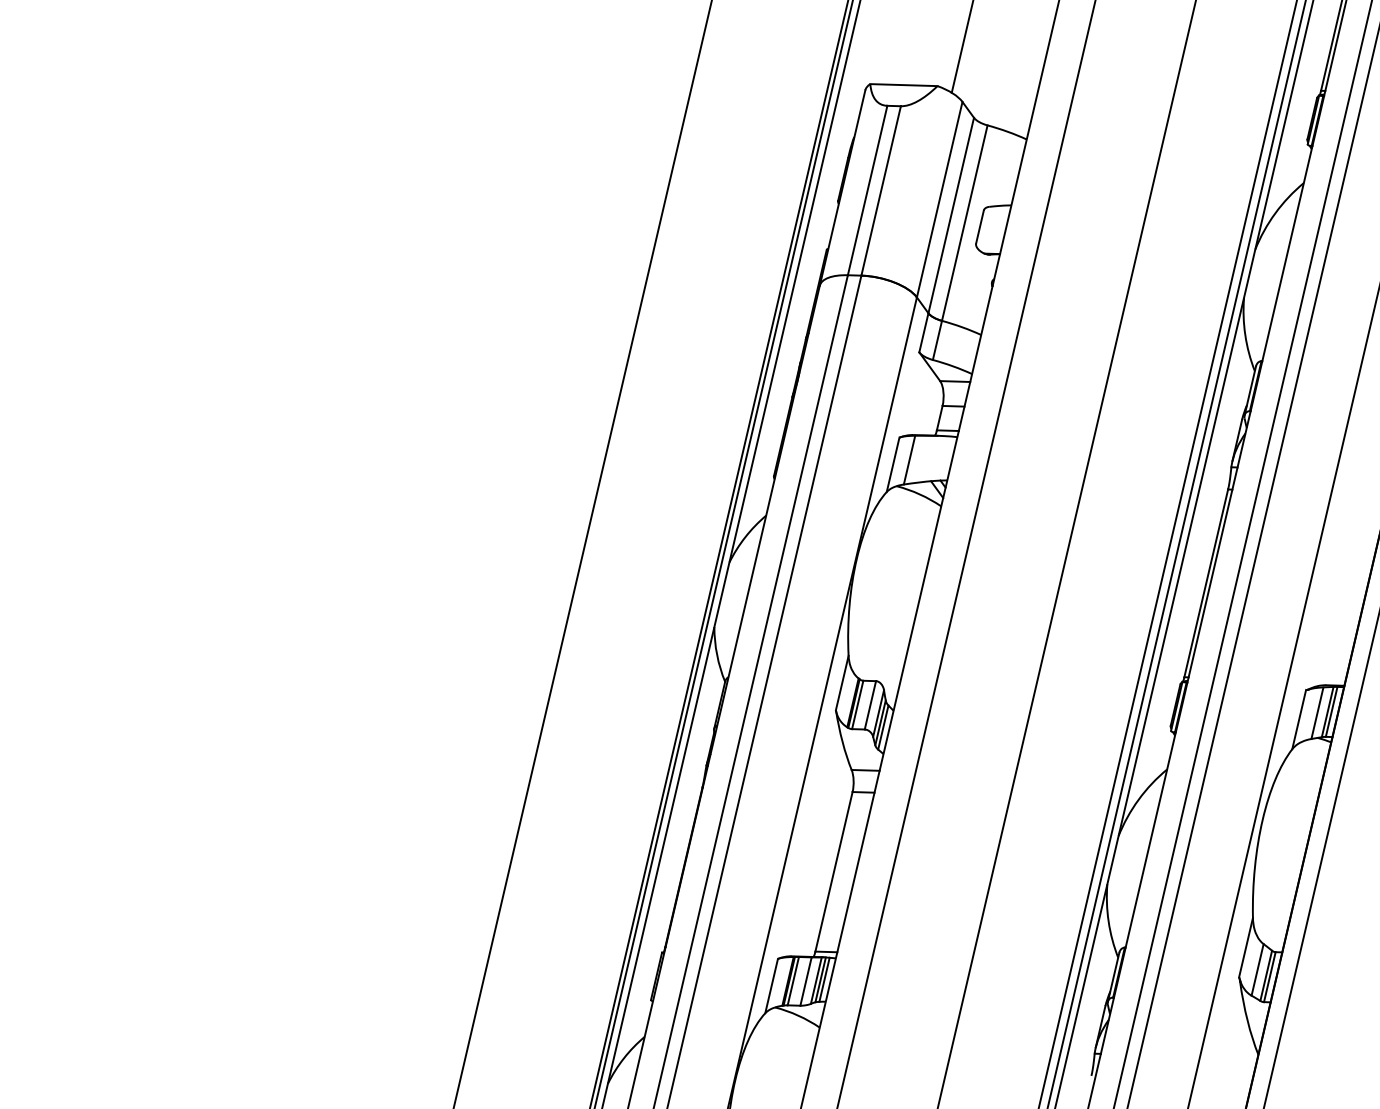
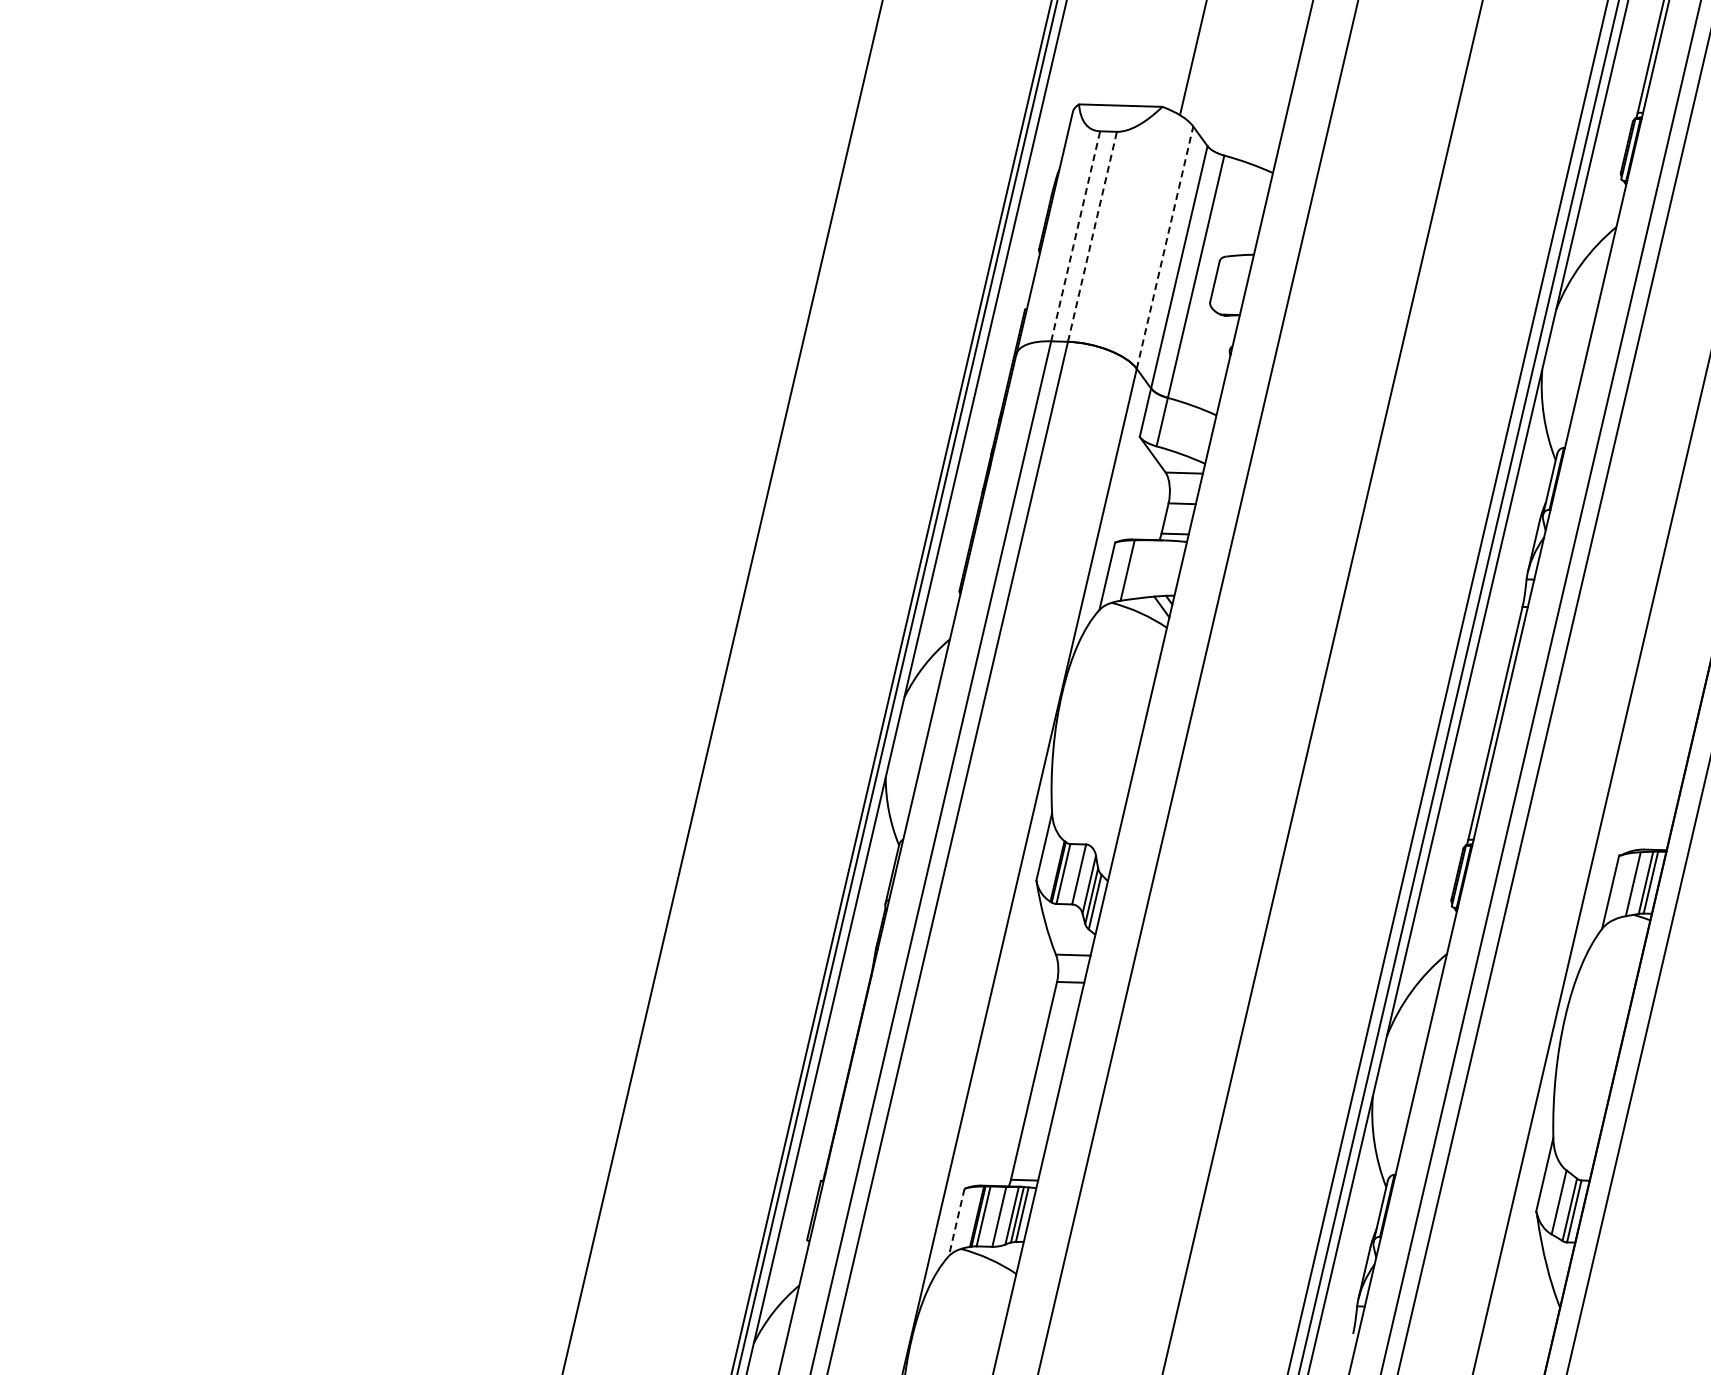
line: (867, 190) -> (1075, 236), solid -> dashed
line: (881, 190) -> (1092, 236), solid -> dashed
line: (940, 199) -> (1165, 247), solid -> dashed
line: (771, 986) -> (956, 1222), solid -> dashed

